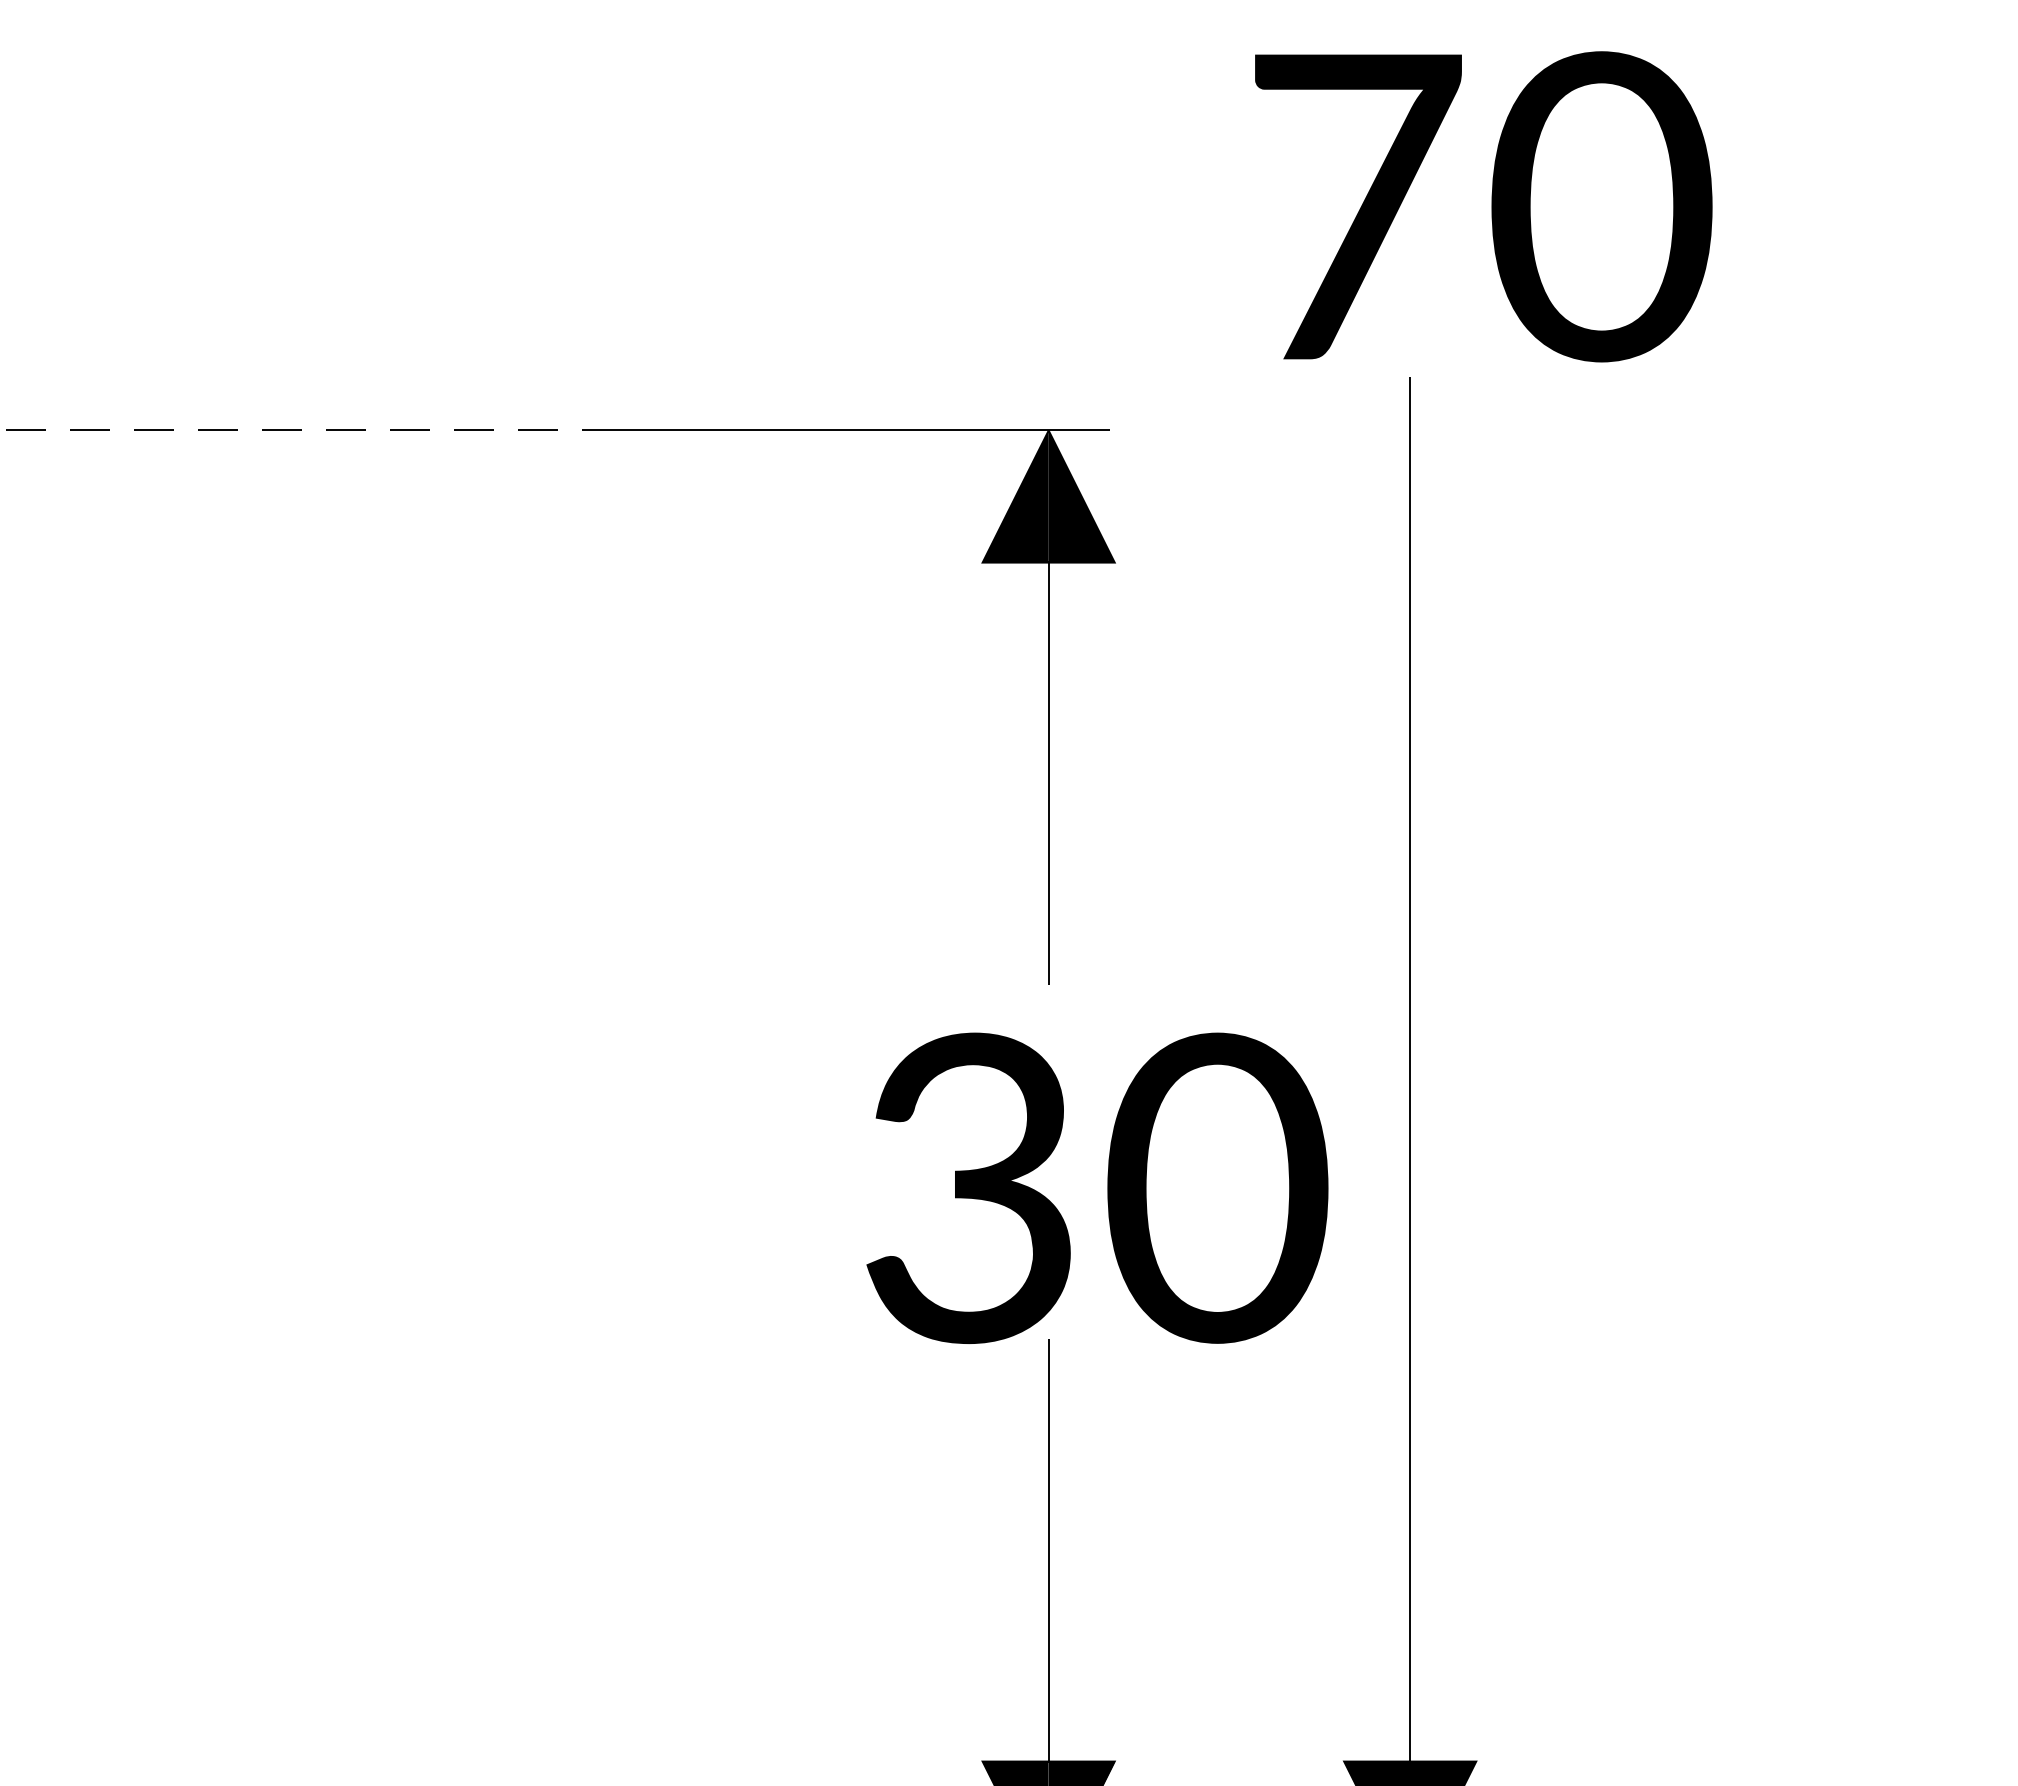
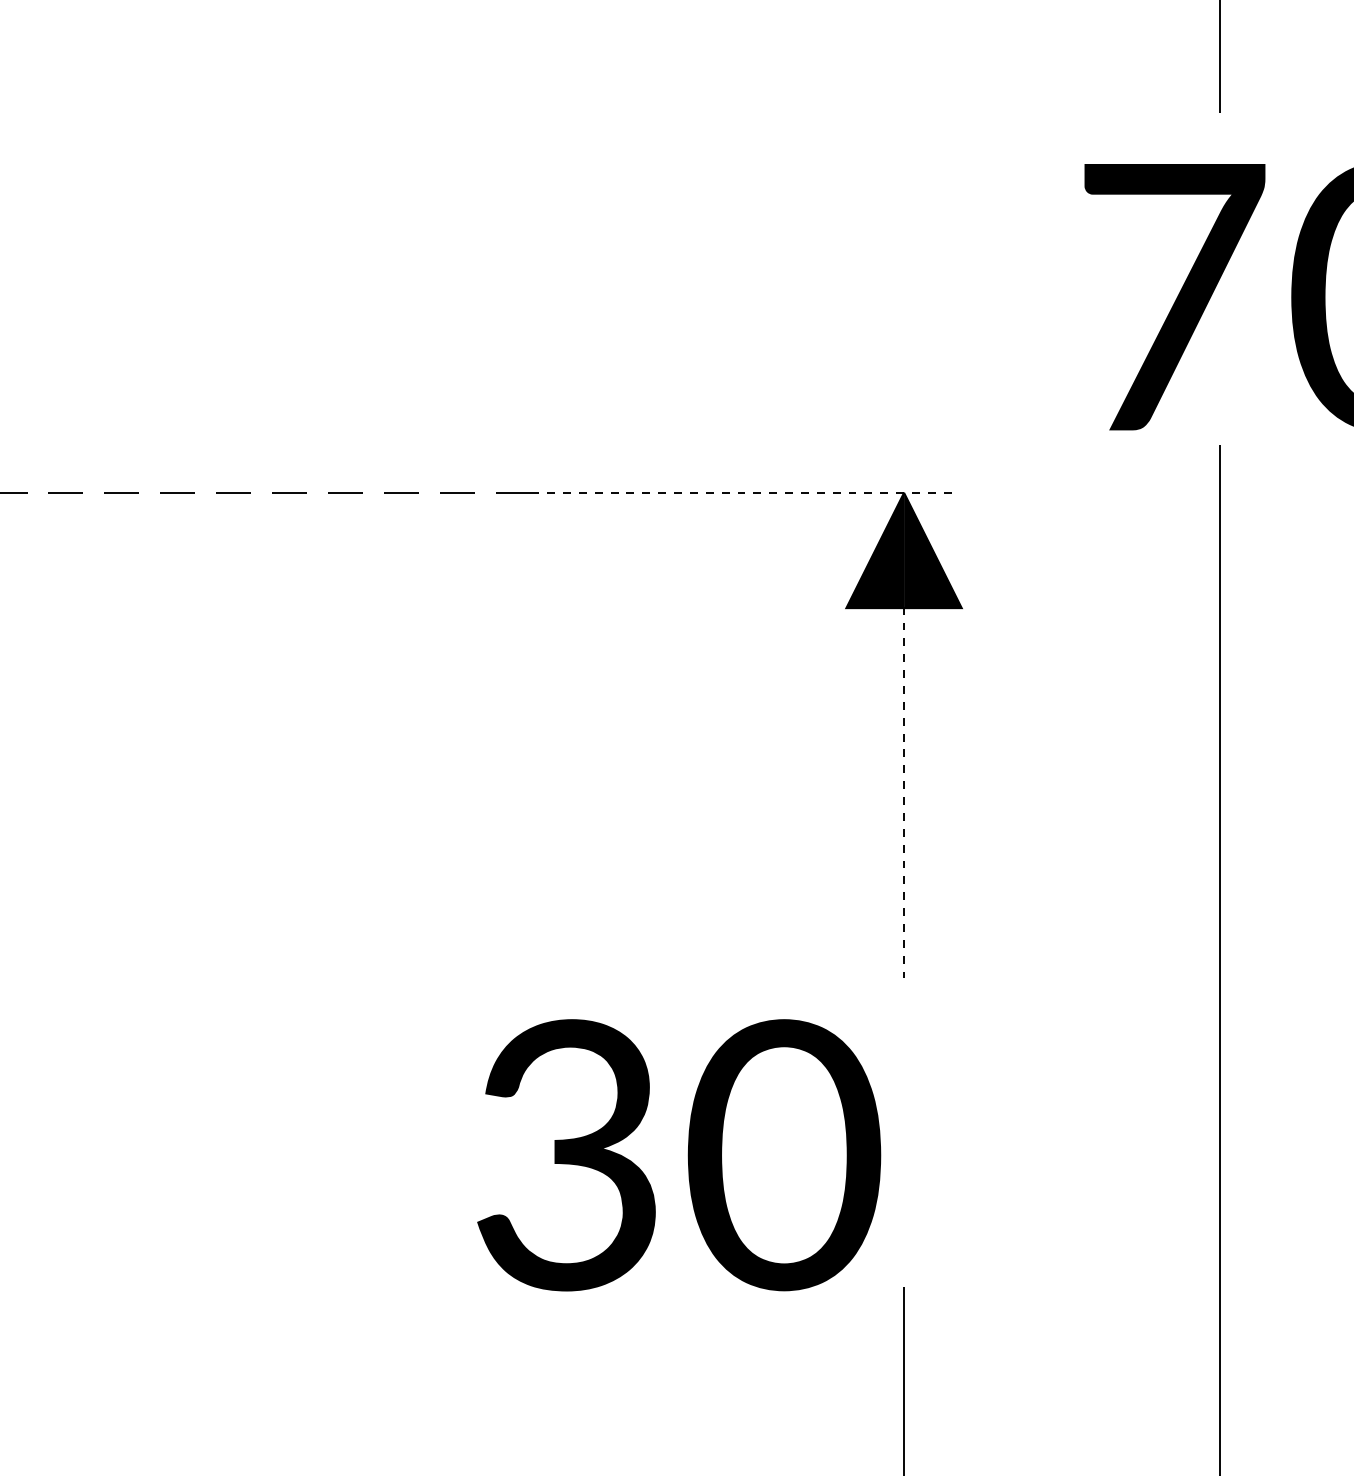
line: (865, 430) -> (743, 492), solid -> dashed
line: (1048, 773) -> (903, 792), solid -> dashed
text: (1097, 1187) -> (679, 1154), moved

